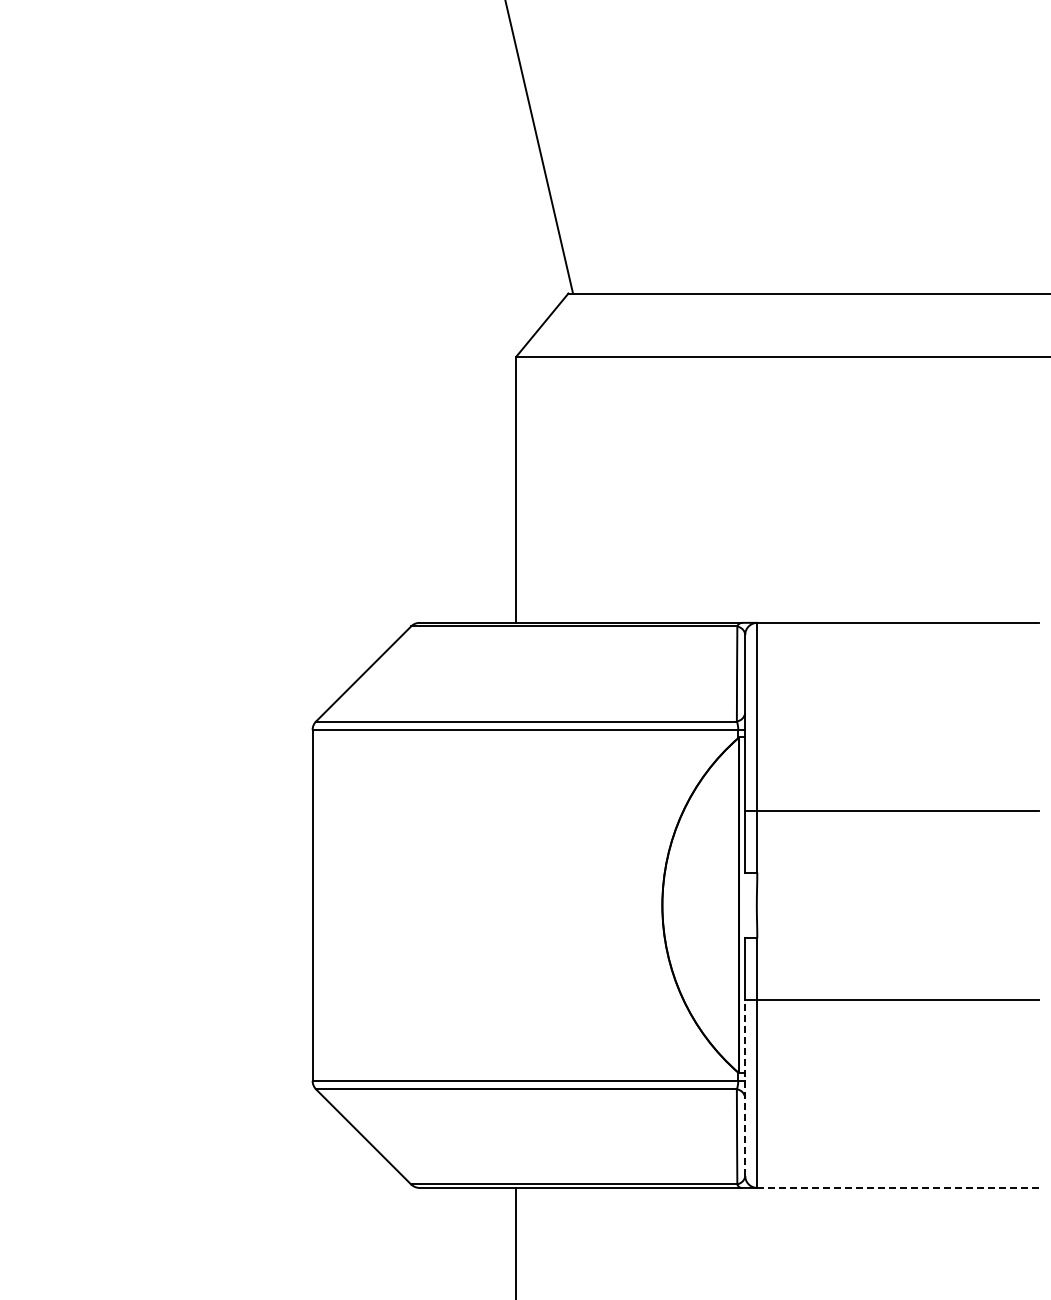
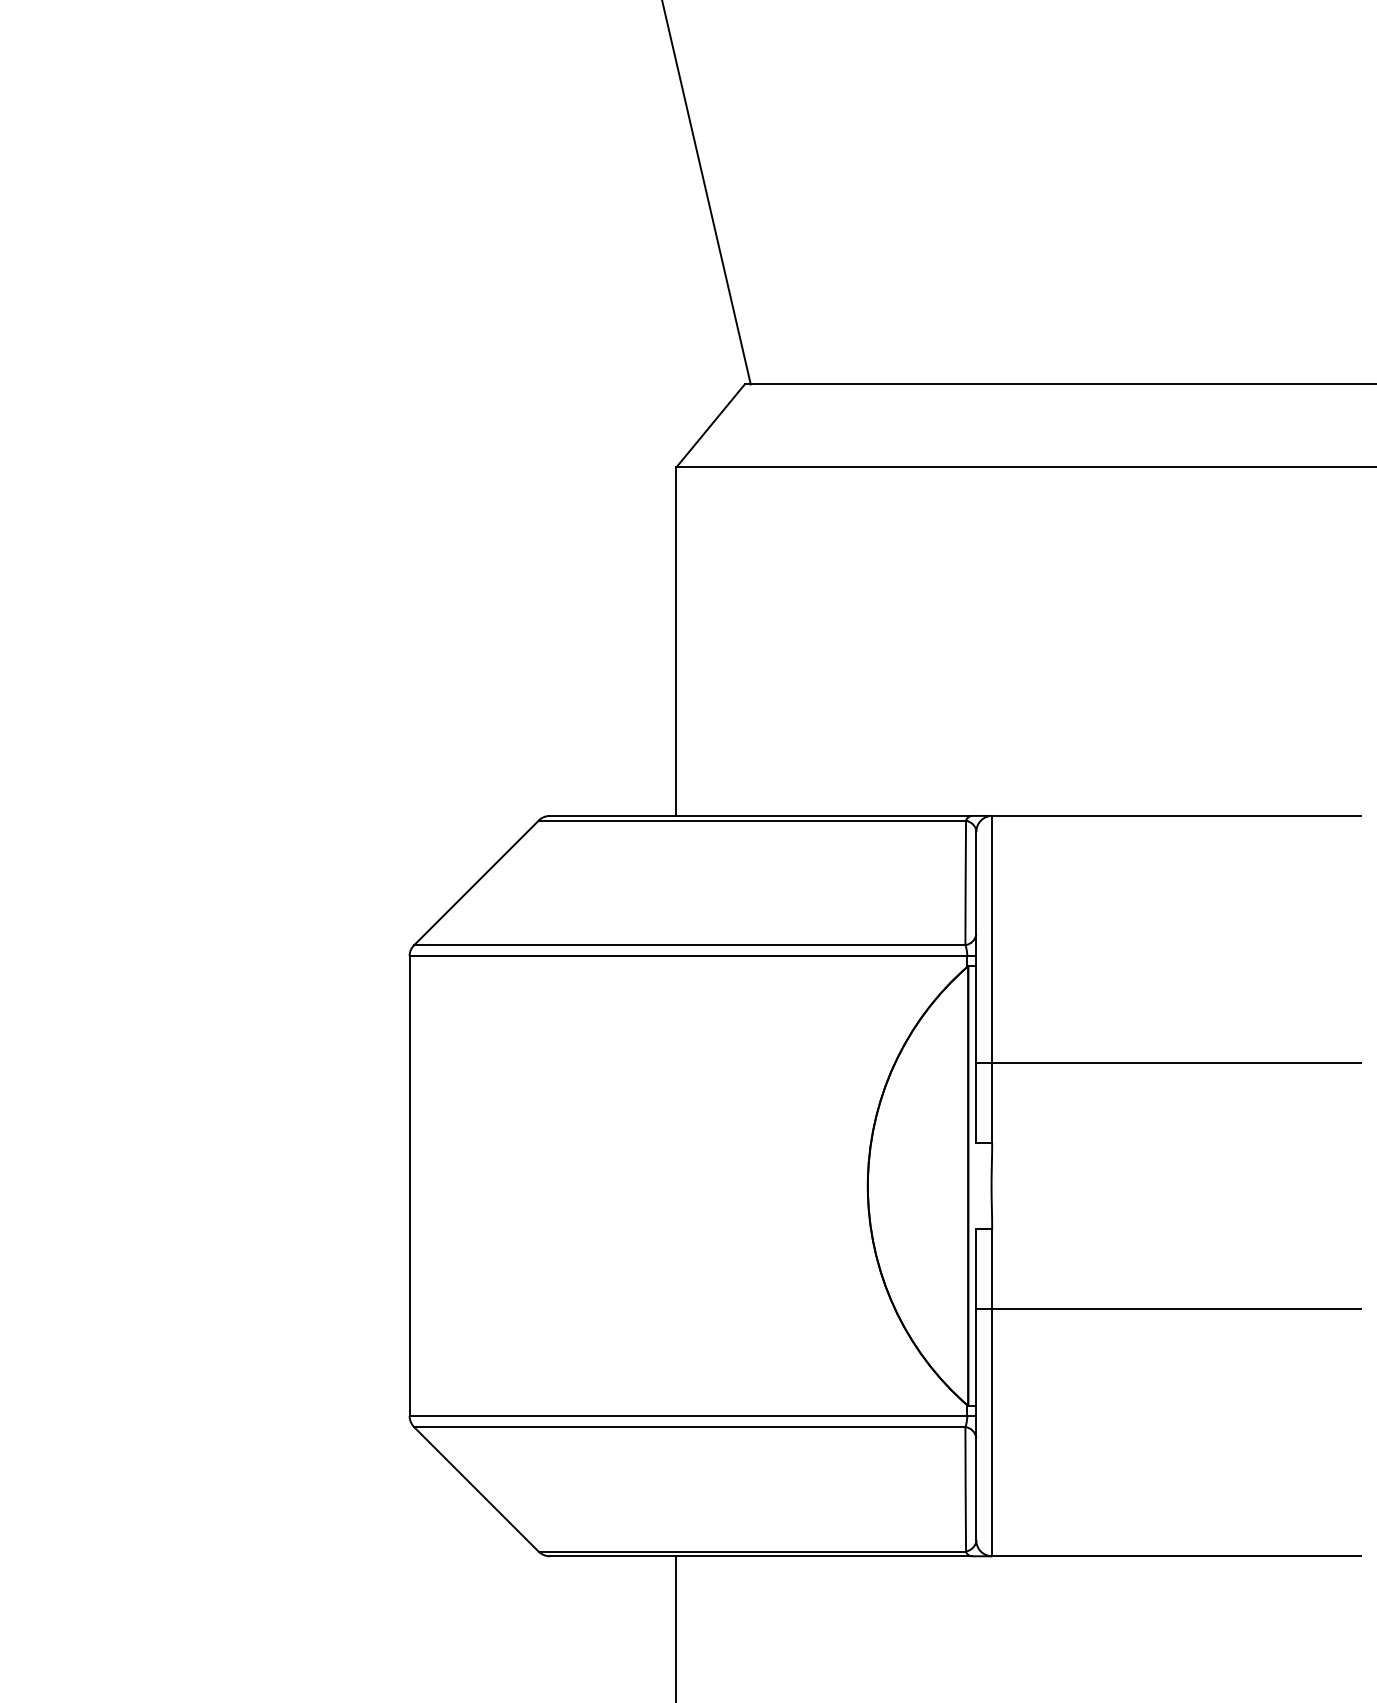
line: (745, 1087) -> (976, 1424), dashed -> solid
line: (898, 1187) -> (1177, 1555), dashed -> solid

